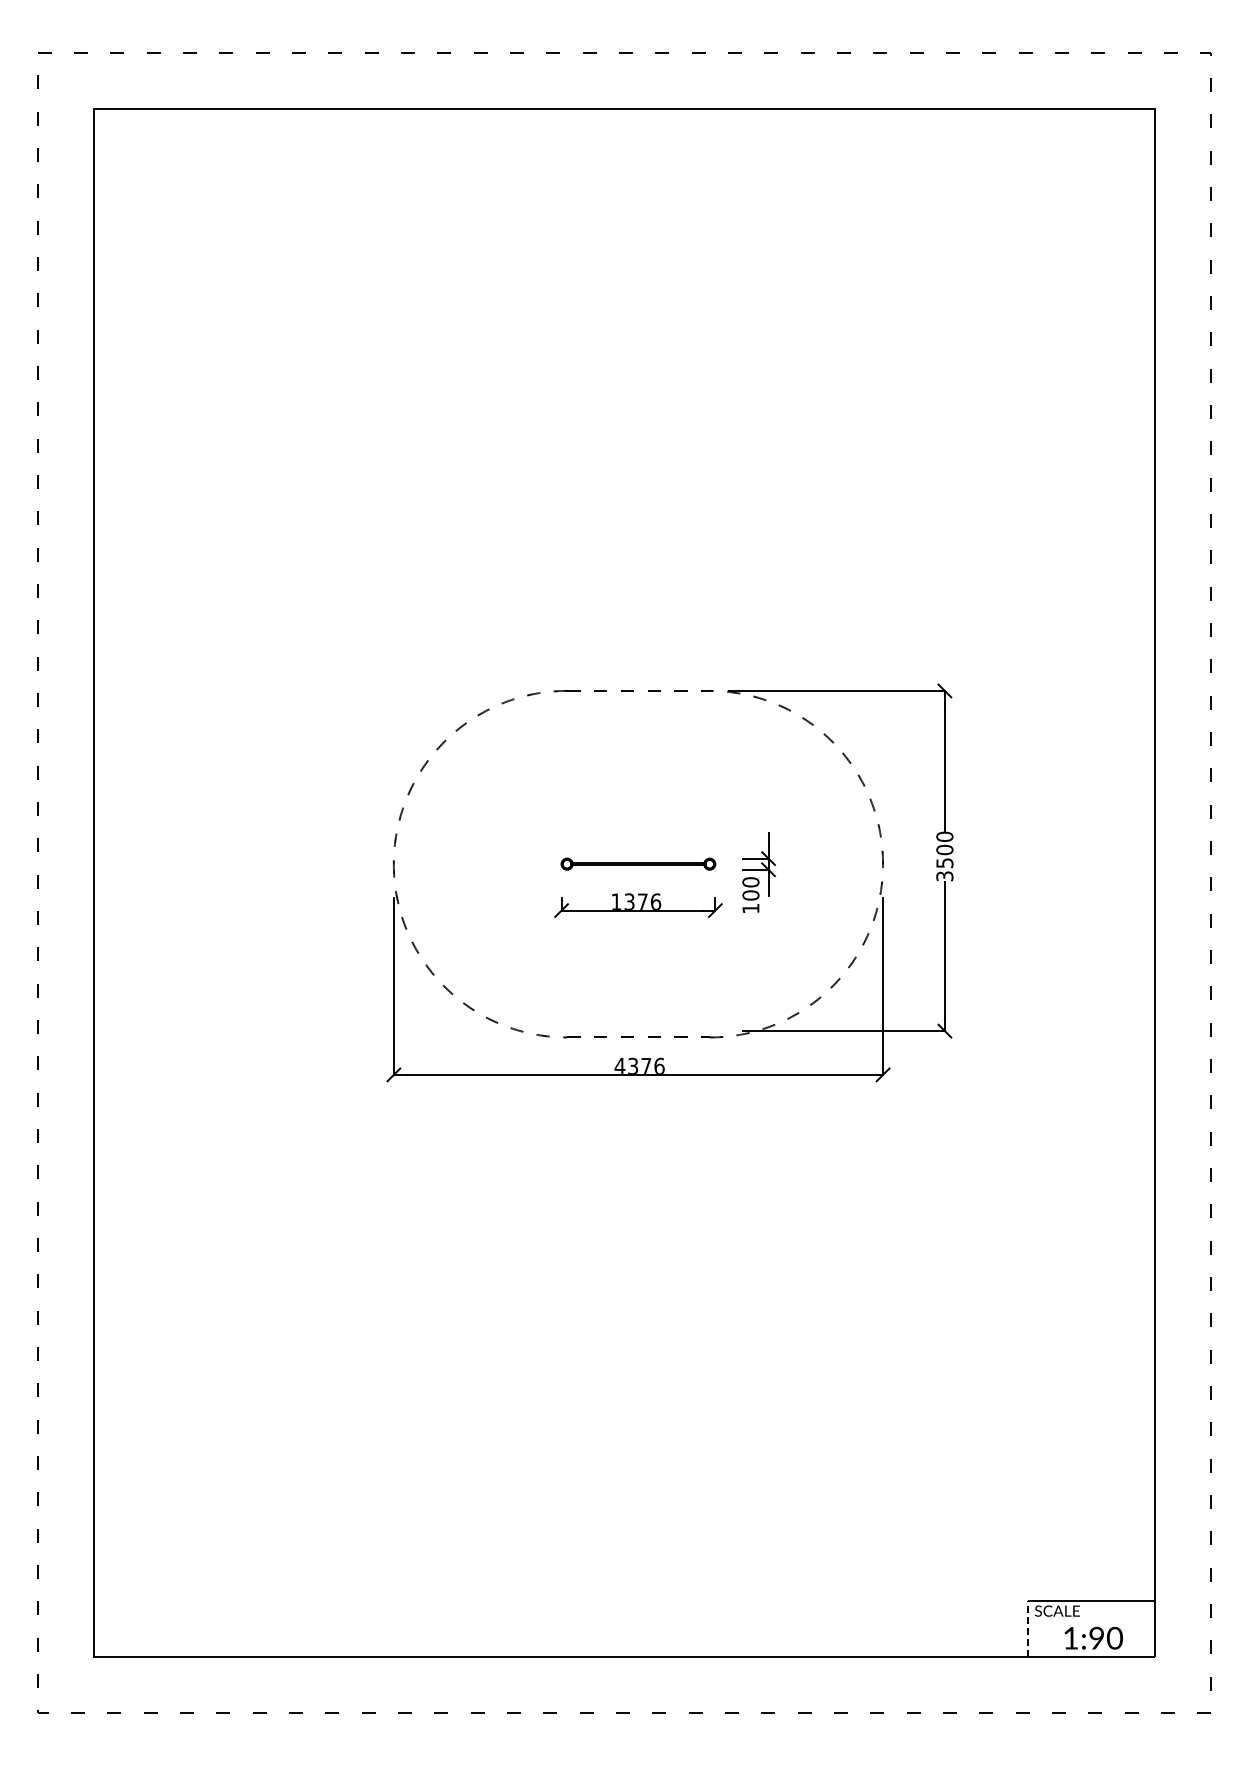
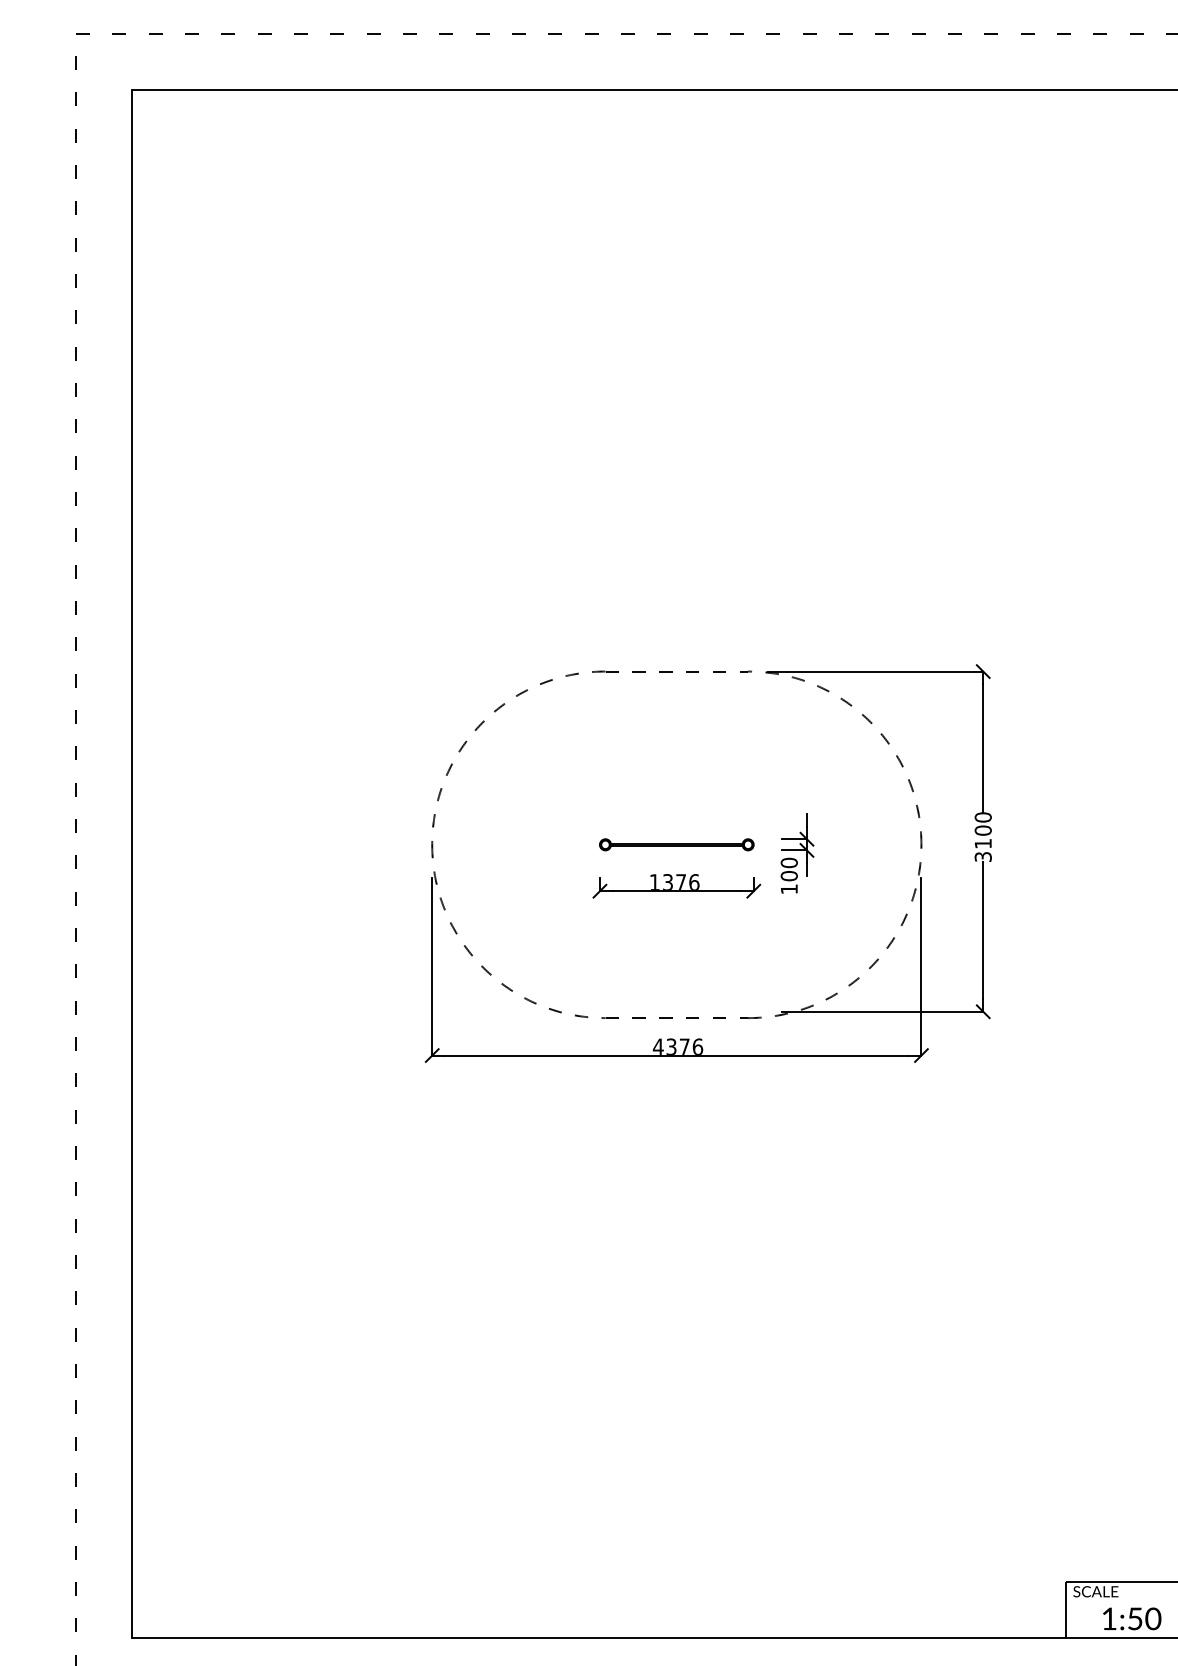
text: (944, 863) -> (982, 844), 3500 -> 3100
line: (1027, 1629) -> (1065, 1610), dashed -> solid
text: (1096, 1637) -> (1134, 1618), 1:90 -> 1:50

